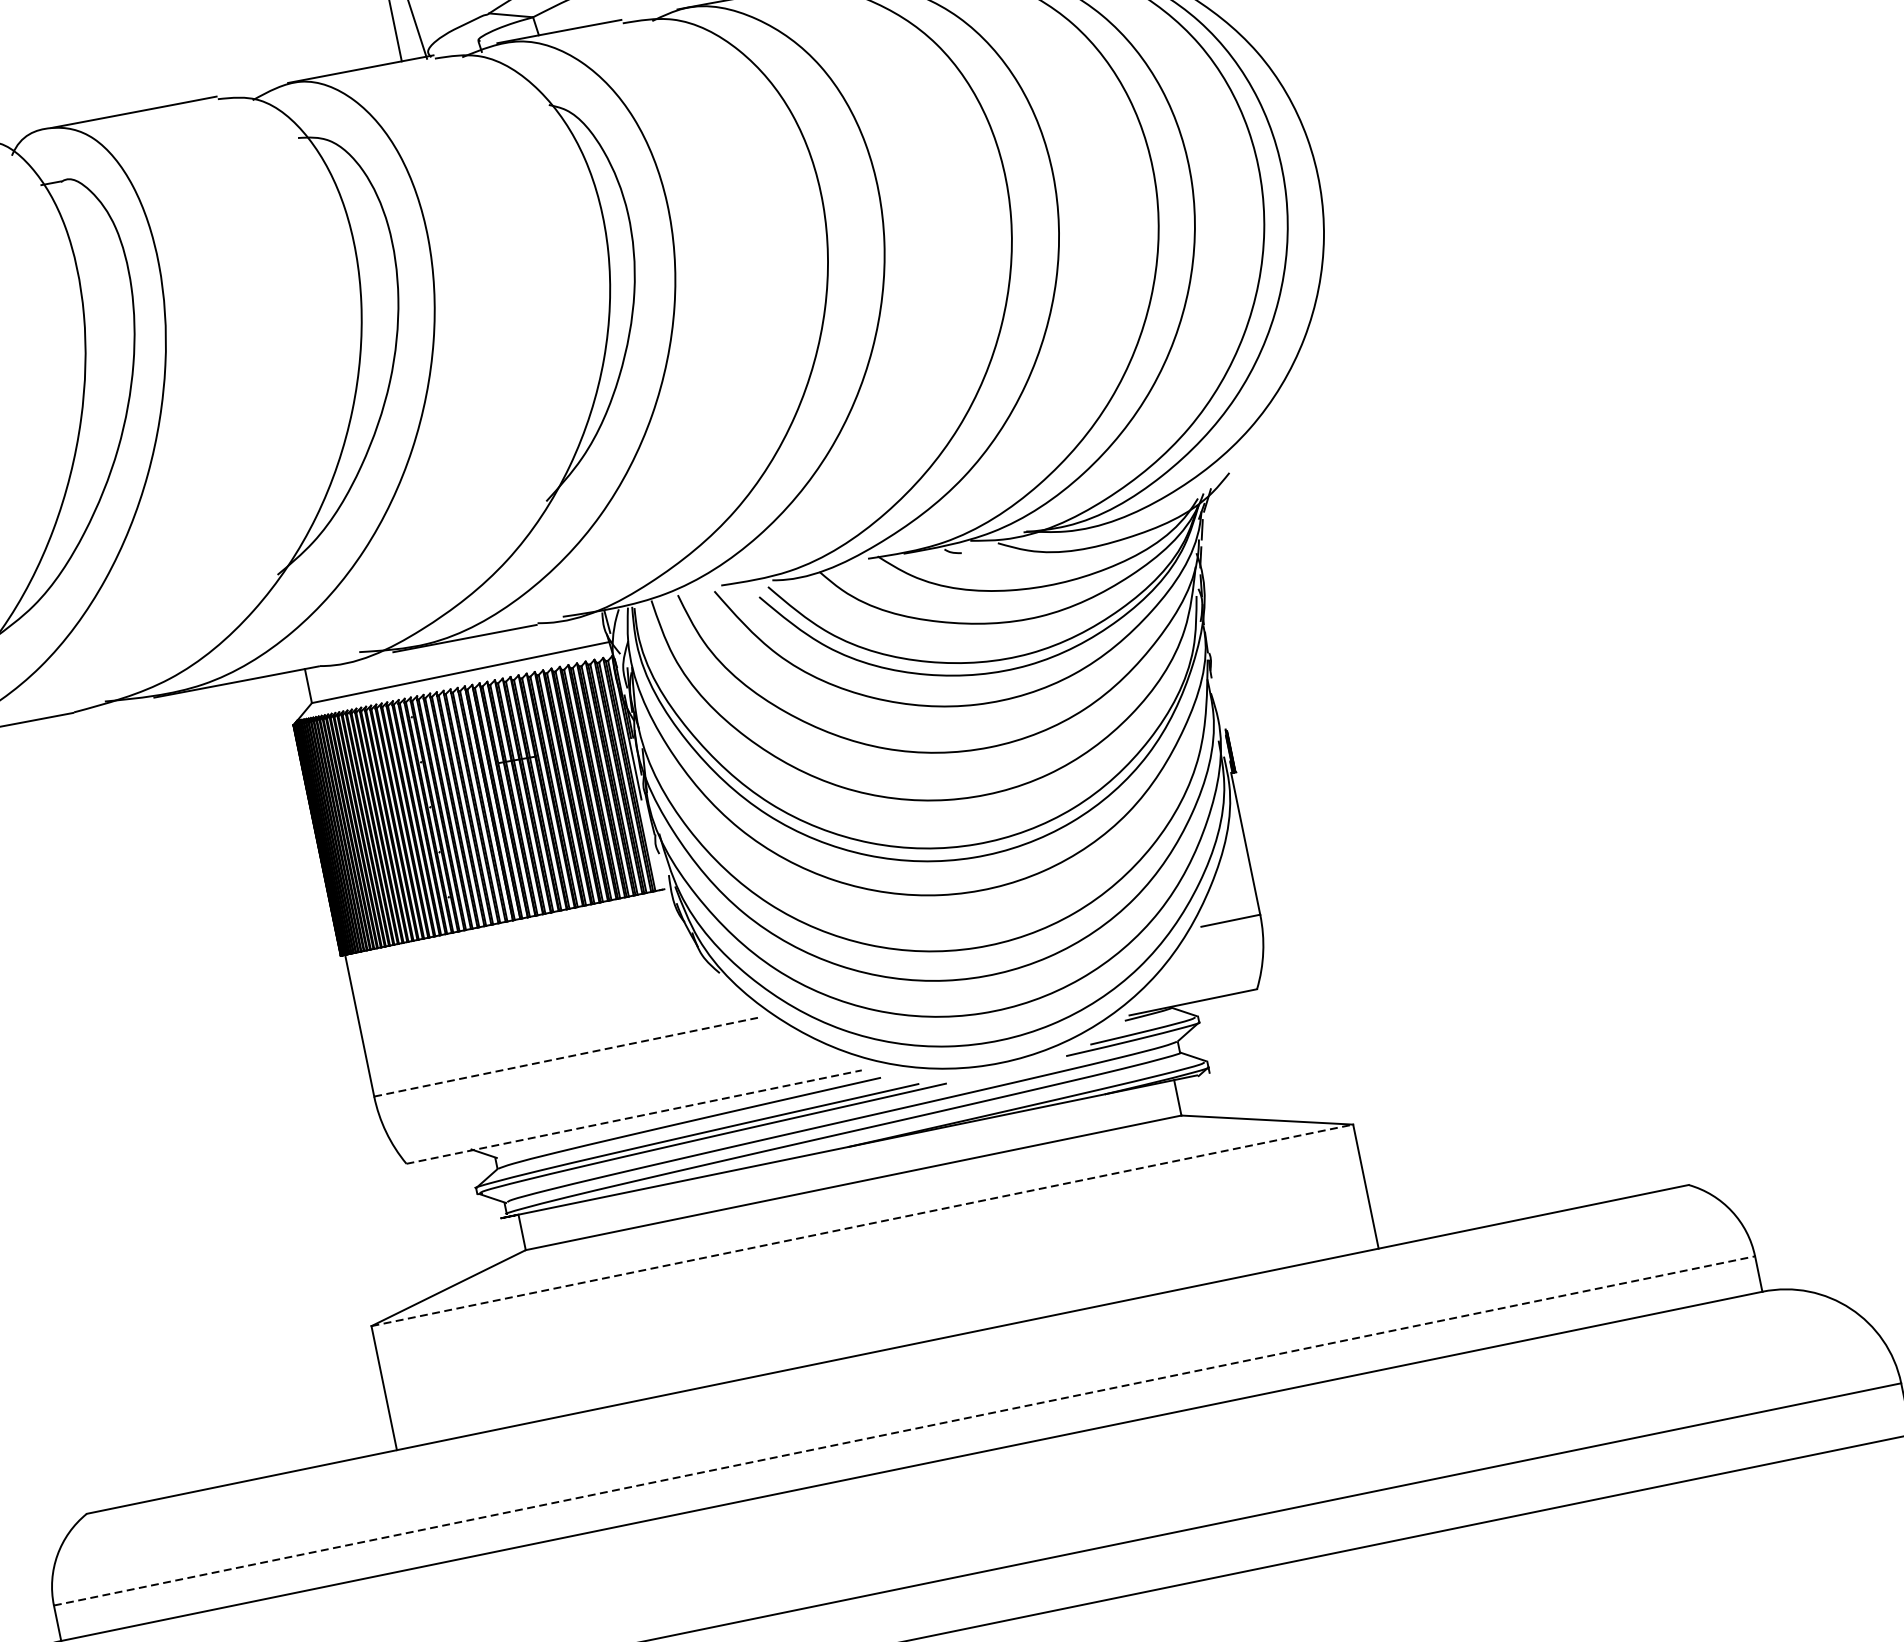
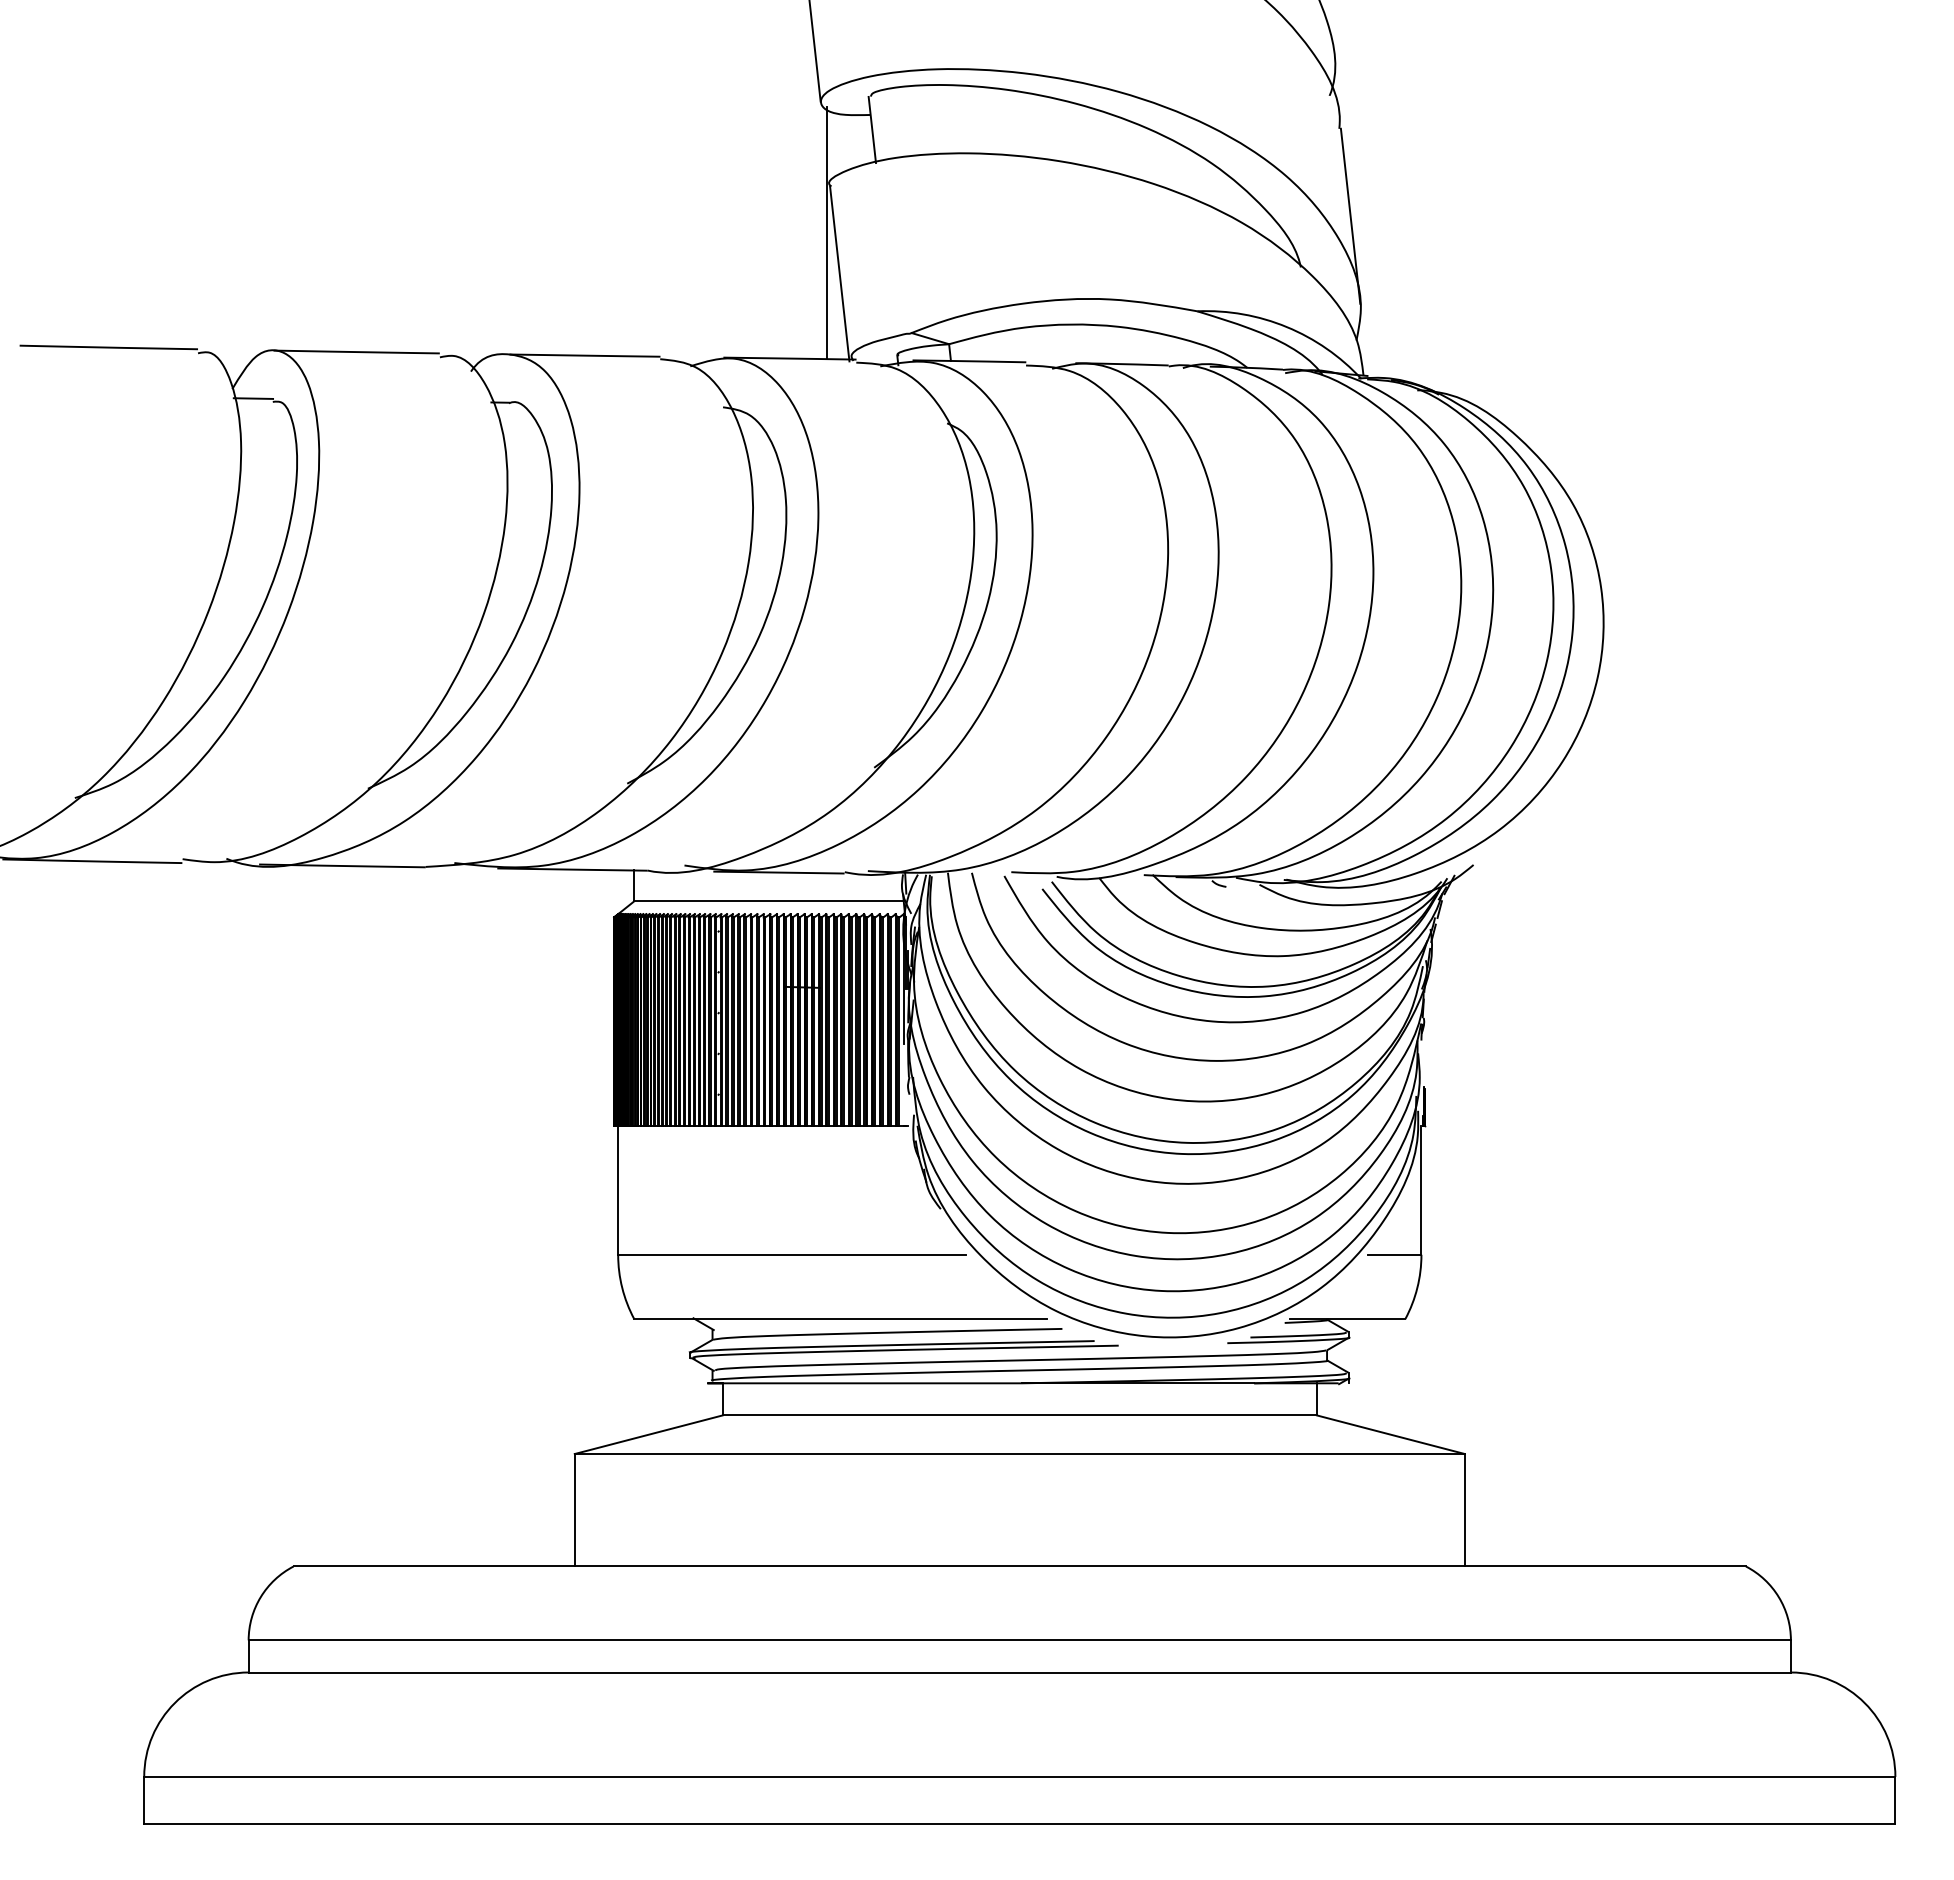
line: (566, 1056) -> (792, 1254), dashed -> solid
line: (635, 1117) -> (841, 1319), dashed -> solid
line: (863, 1225) -> (1020, 1454), dashed -> solid
line: (905, 1430) -> (1020, 1640), dashed -> solid

